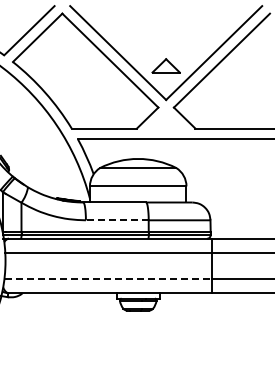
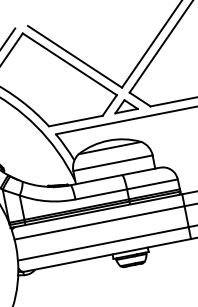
part: (165, 65) -> (124, 105), moved
line: (116, 220) -> (100, 194), dashed -> solid
line: (108, 278) -> (103, 243), dashed -> solid

